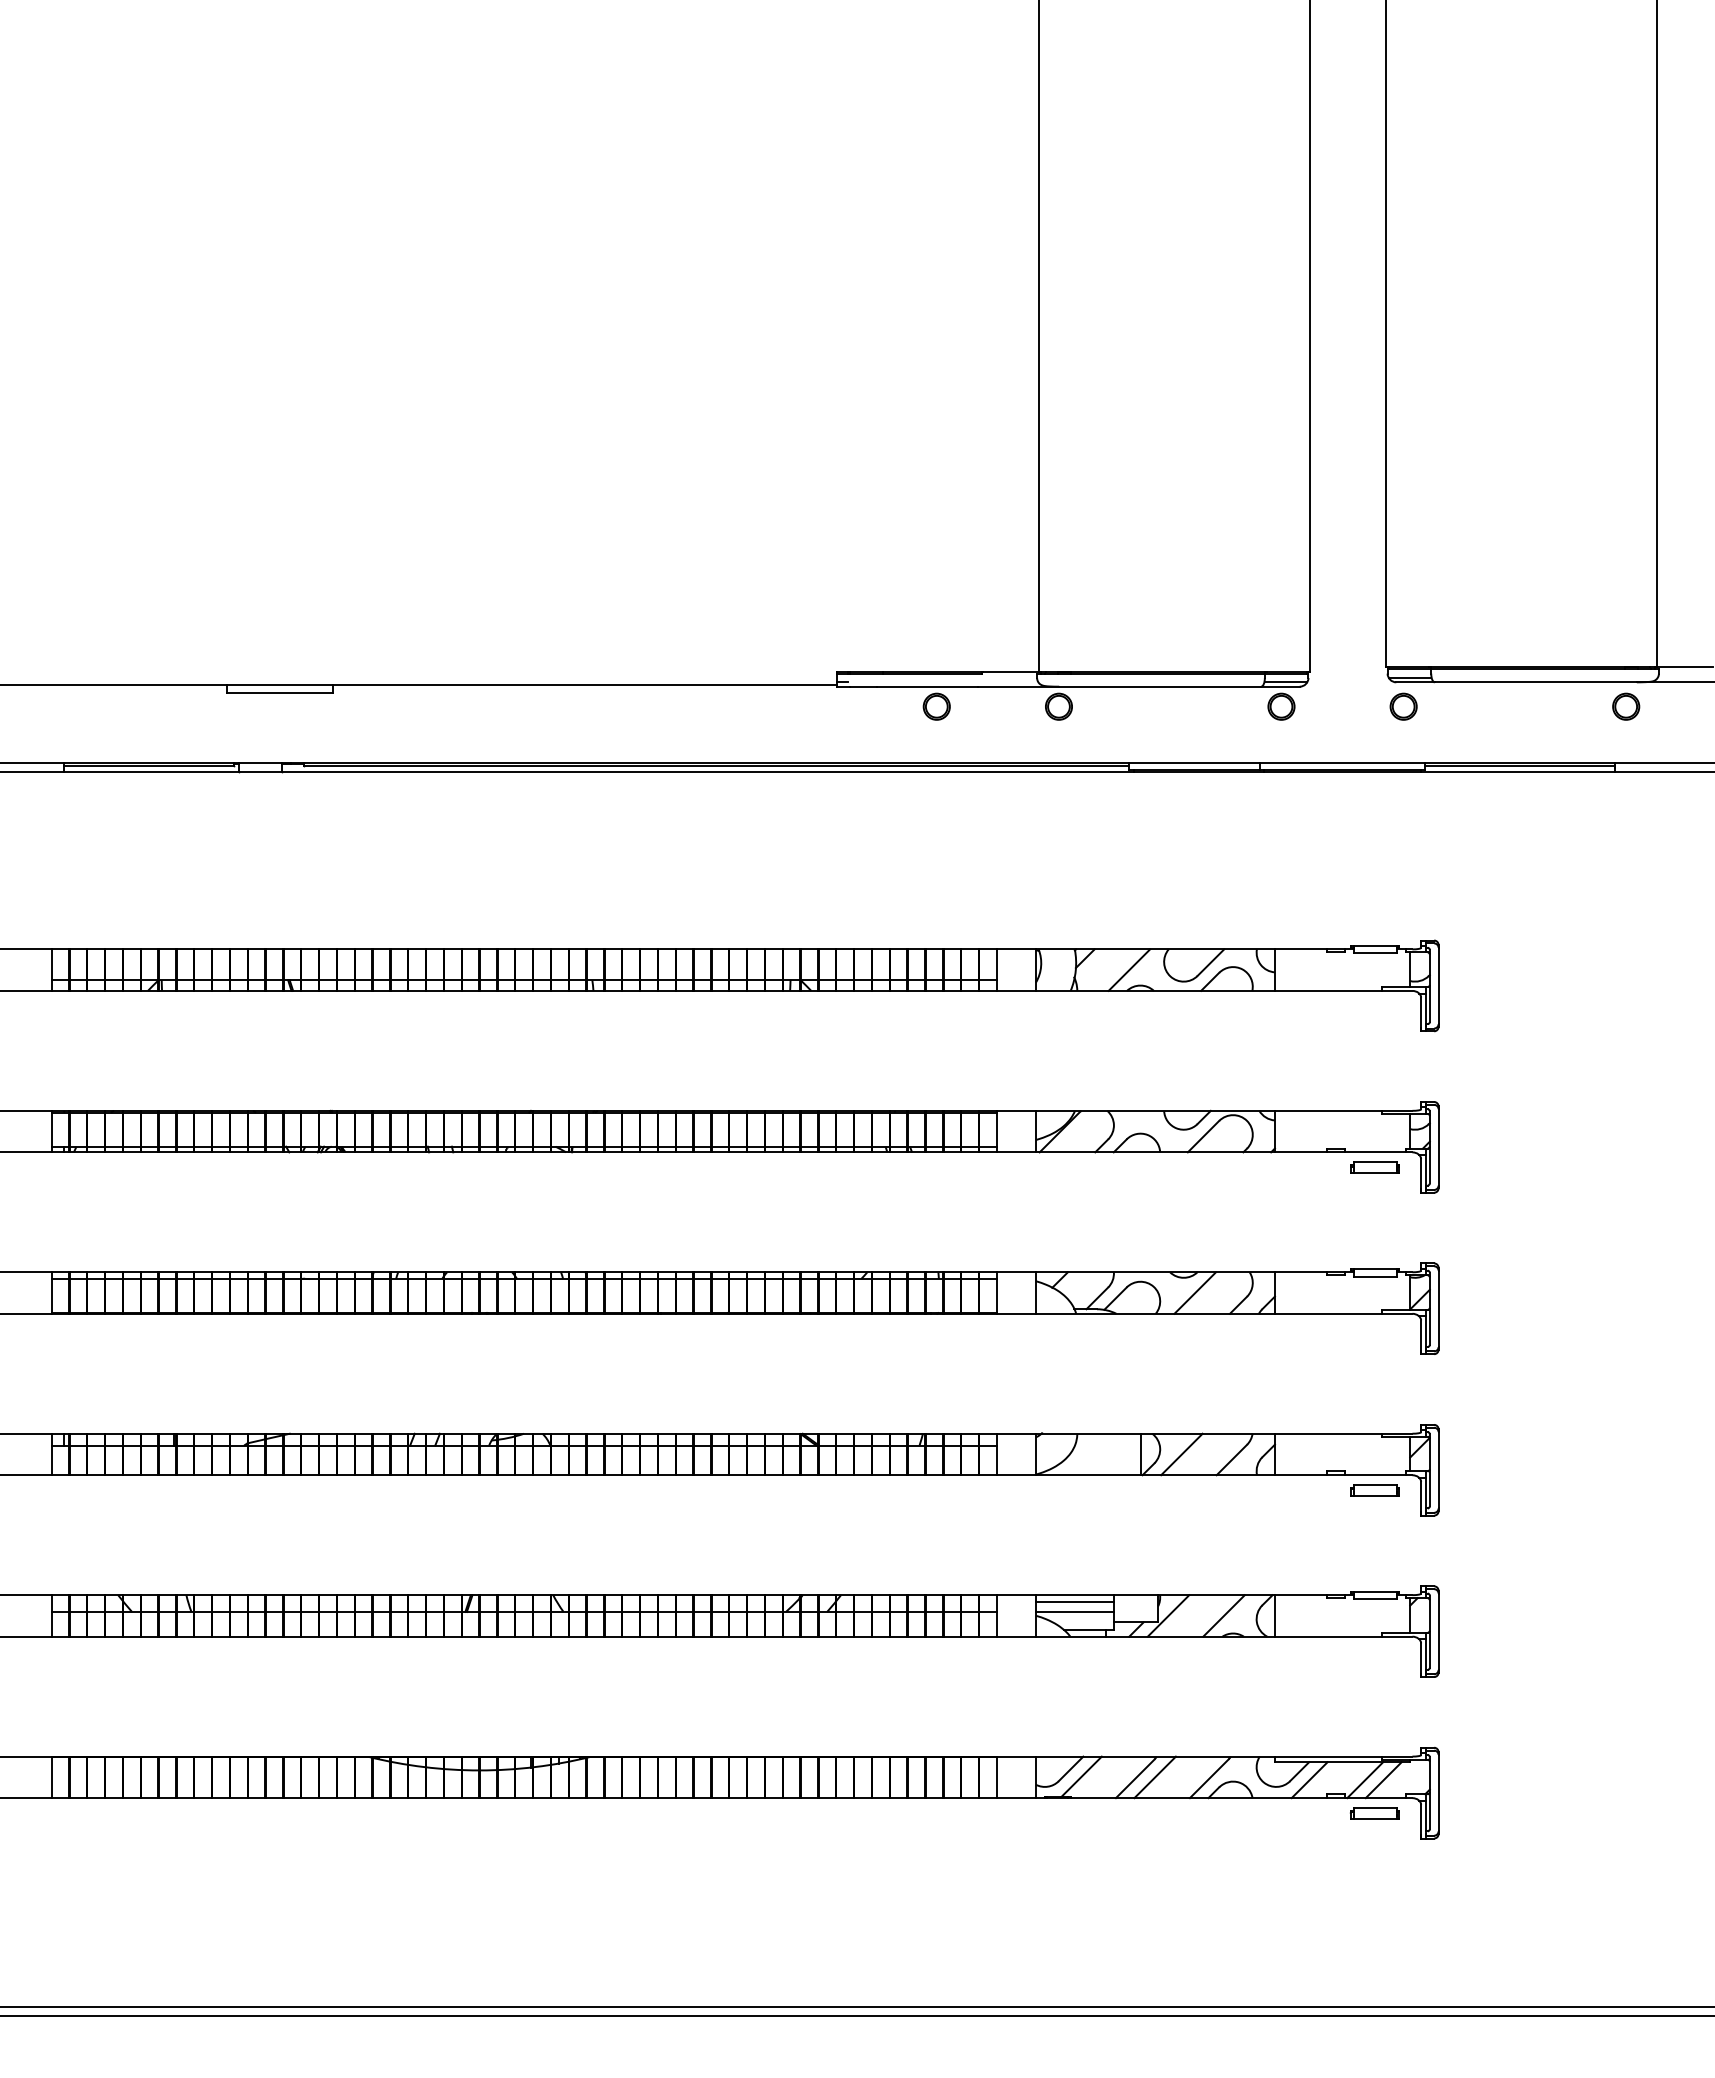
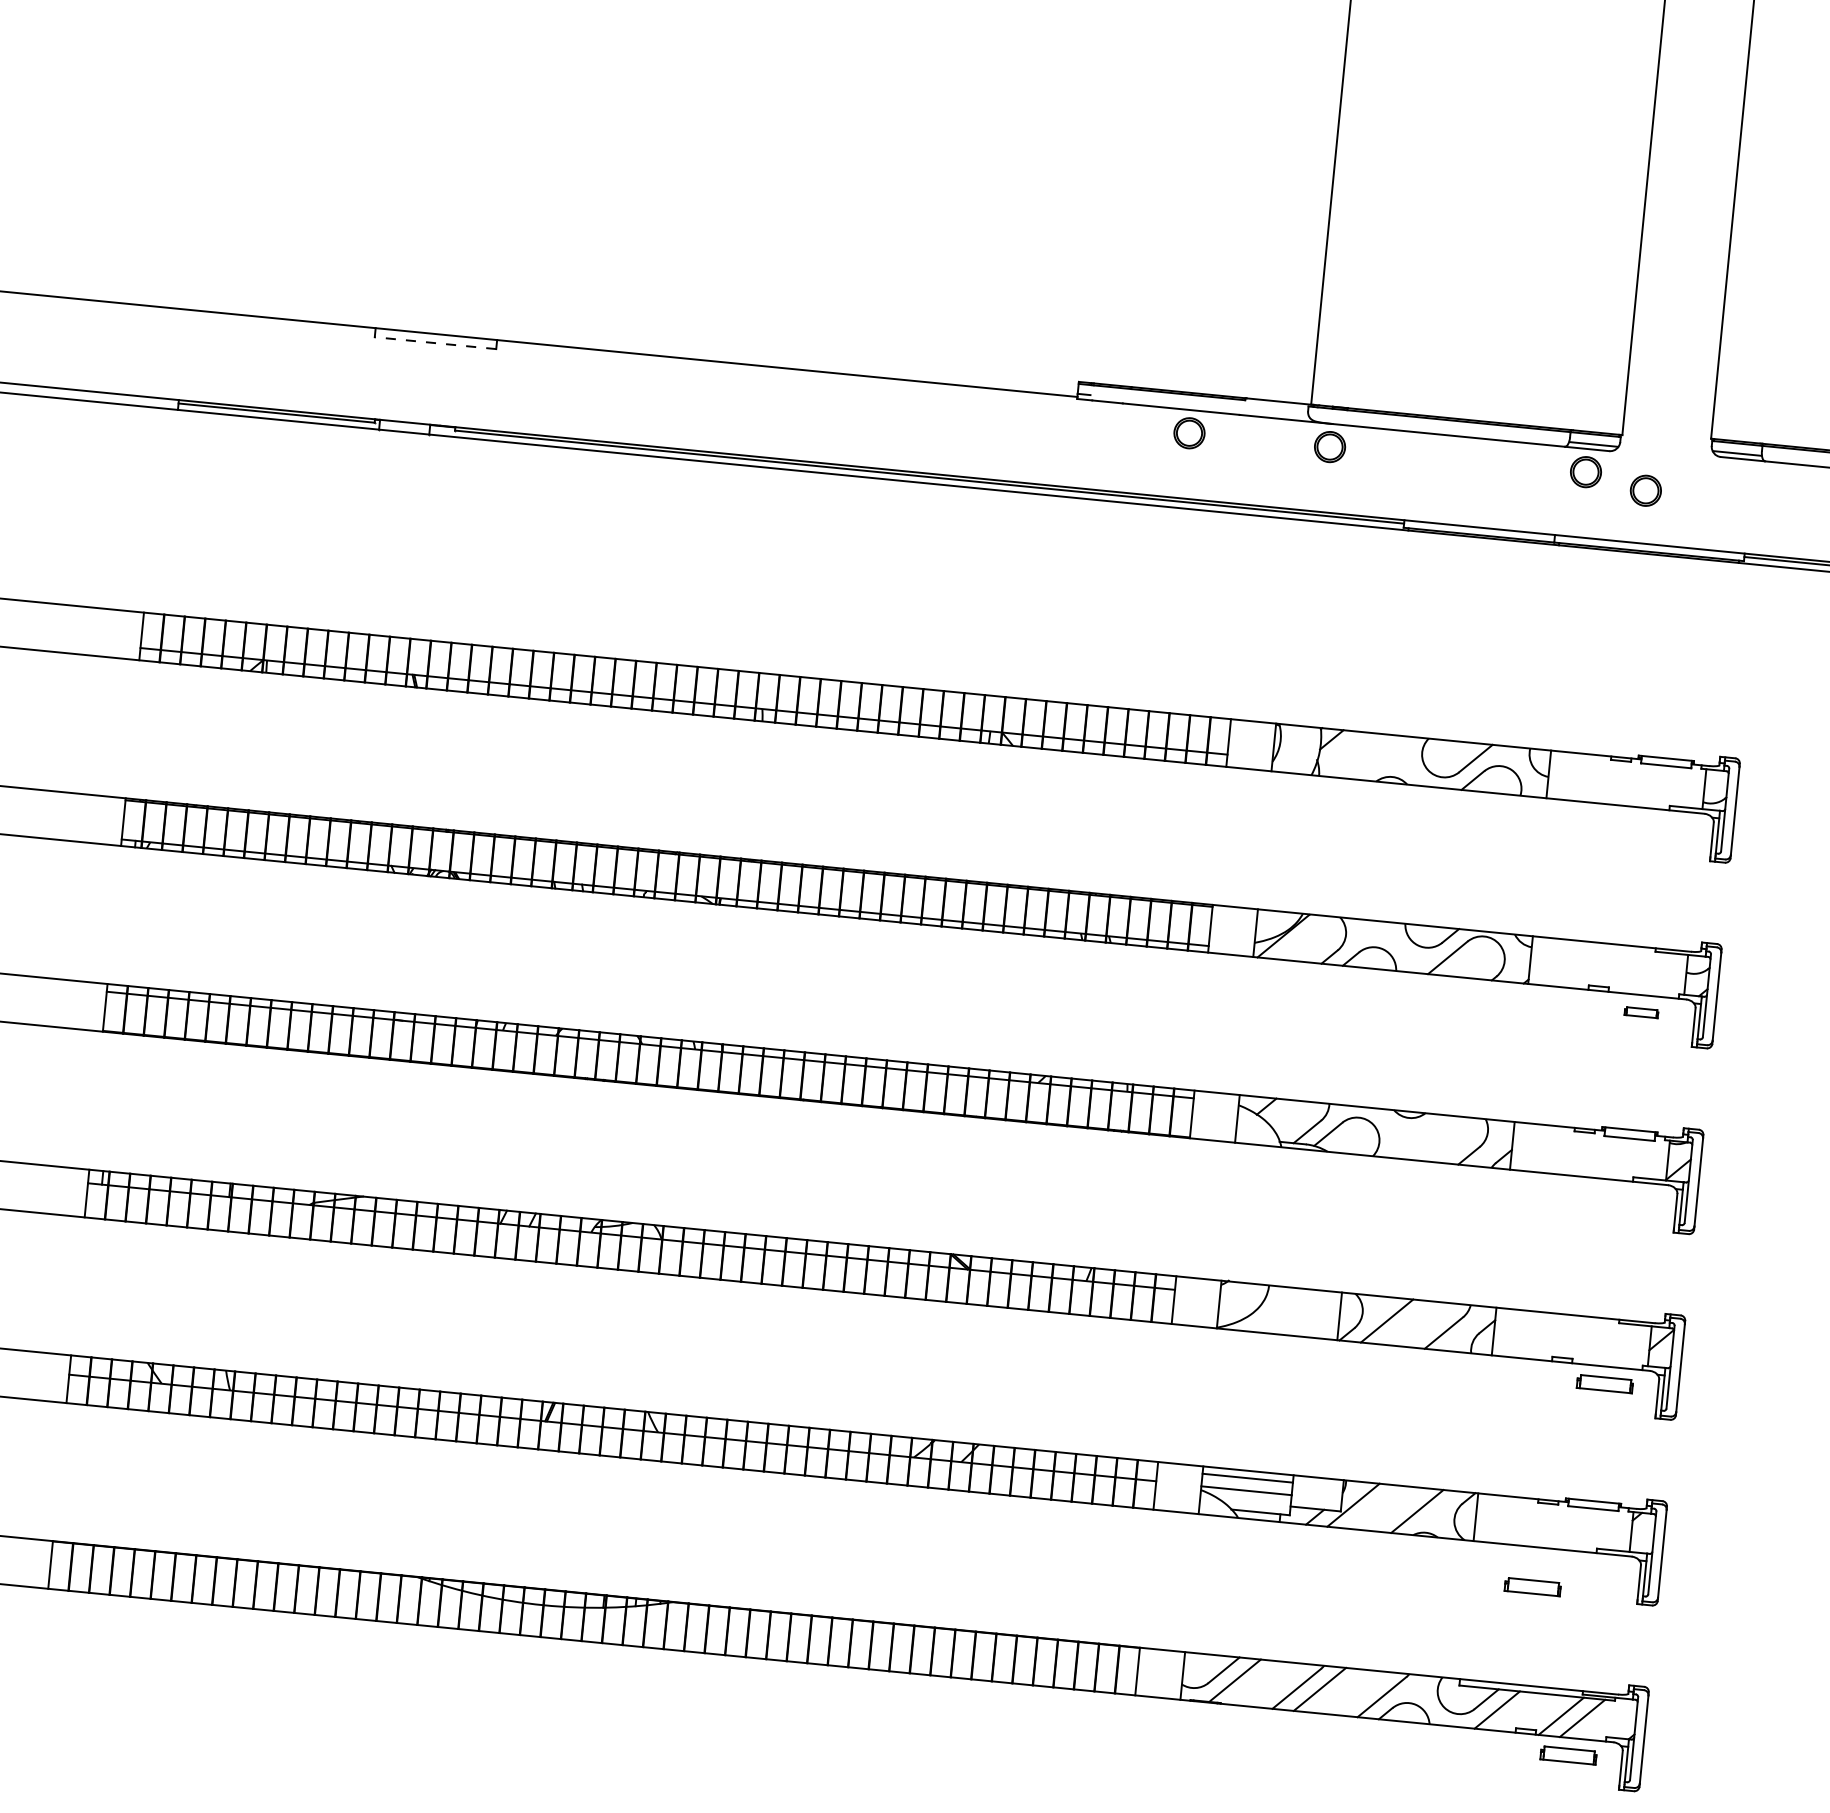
line: (279, 692) -> (435, 342), solid -> dashed
part: (1403, 706) -> (1645, 490), moved
line: (1129, 969) -> (1381, 757), removed
part: (1374, 1167) -> (1641, 1012), size x0.6
line: (1194, 1292) -> (1419, 1136), removed
part: (1329, 1671) -> (1532, 1587), added

